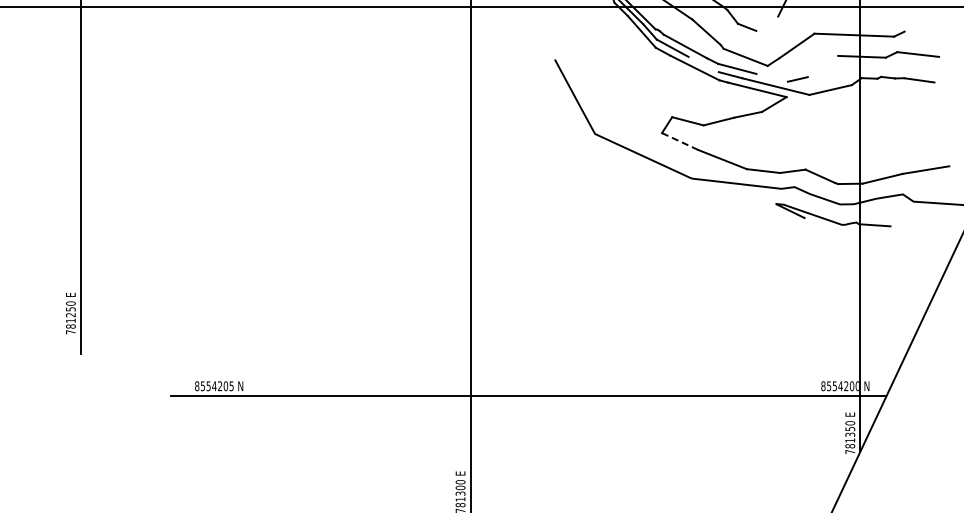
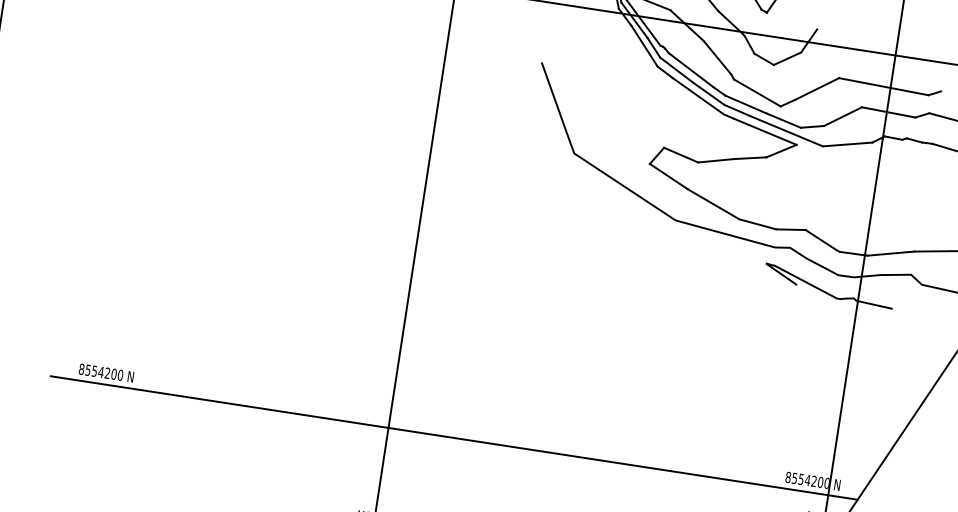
line: (767, 23) -> (787, 58), added
line: (703, 64) -> (708, 93), added
line: (822, 66) -> (842, 116), added
line: (771, 77) -> (783, 120), added
line: (680, 141) -> (669, 176), dashed -> solid
text: (231, 386) -> (120, 375), 8554205 -> 8554200

